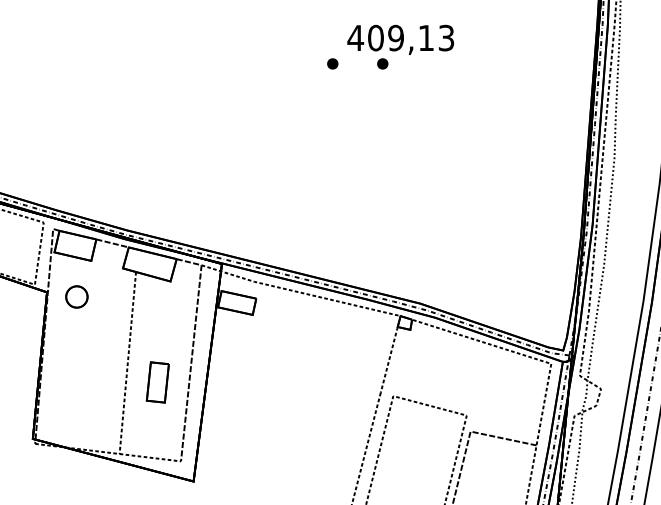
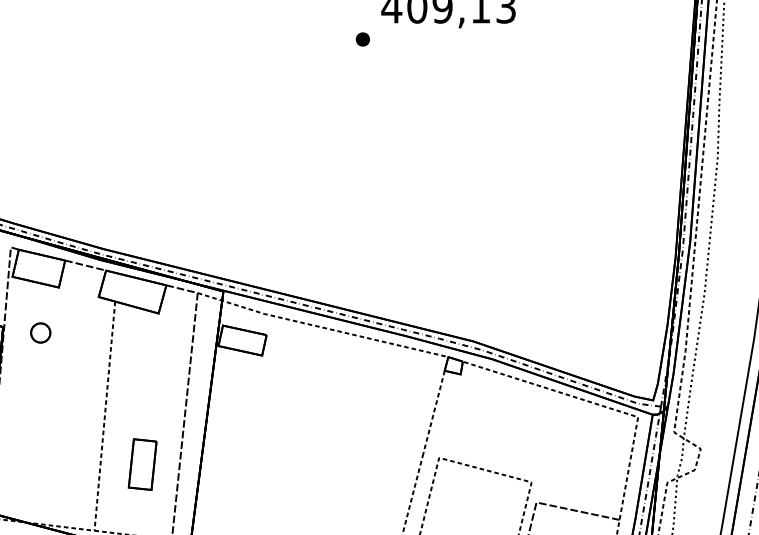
part: (382, 63) -> (425, 38), removed
part: (76, 296) -> (40, 332), size x0.71
part: (157, 382) -> (142, 464), moved

